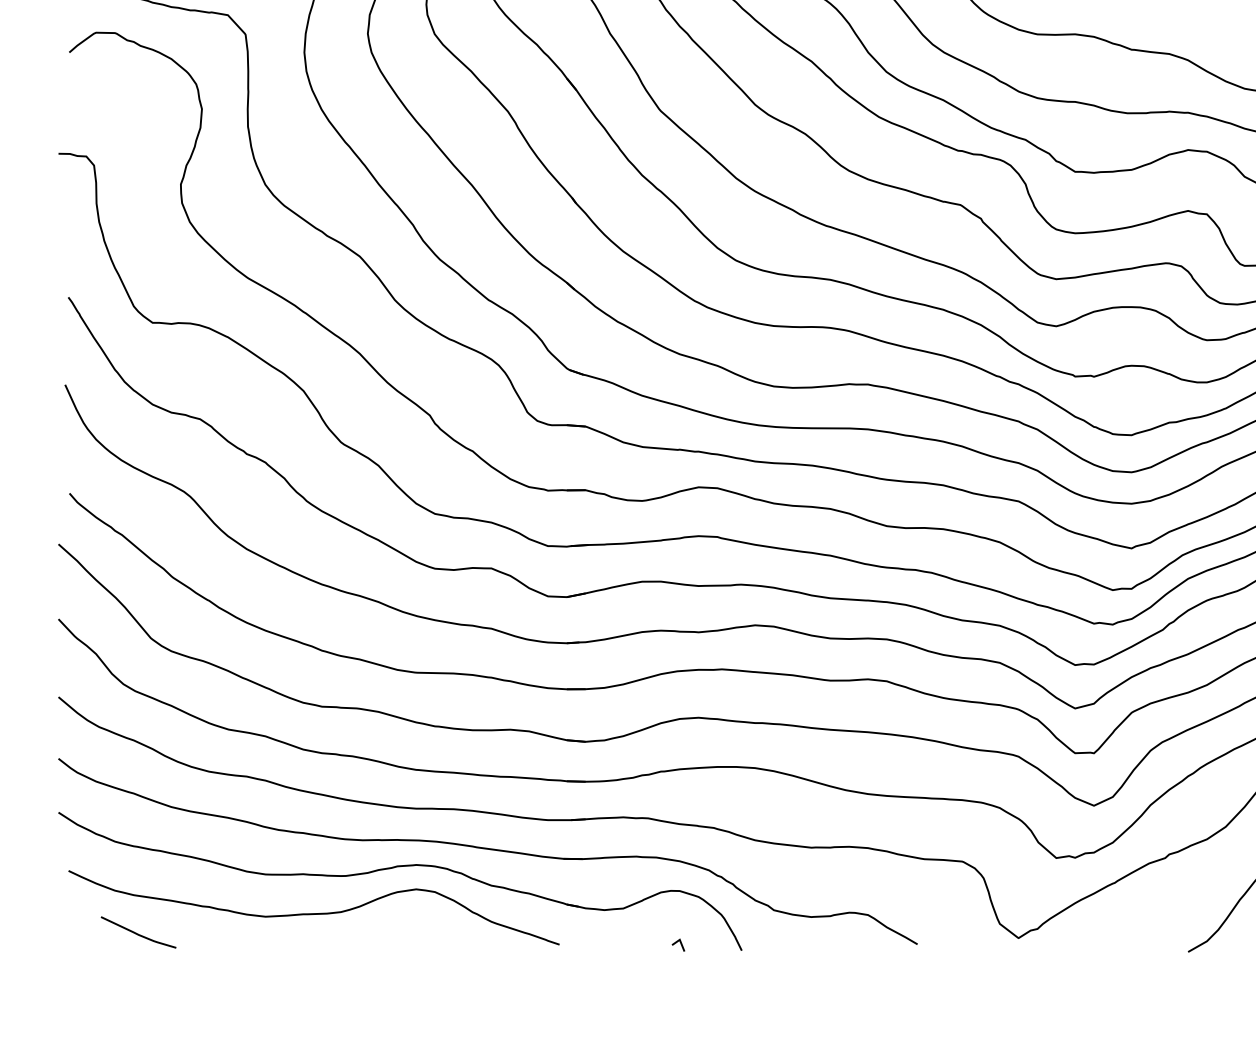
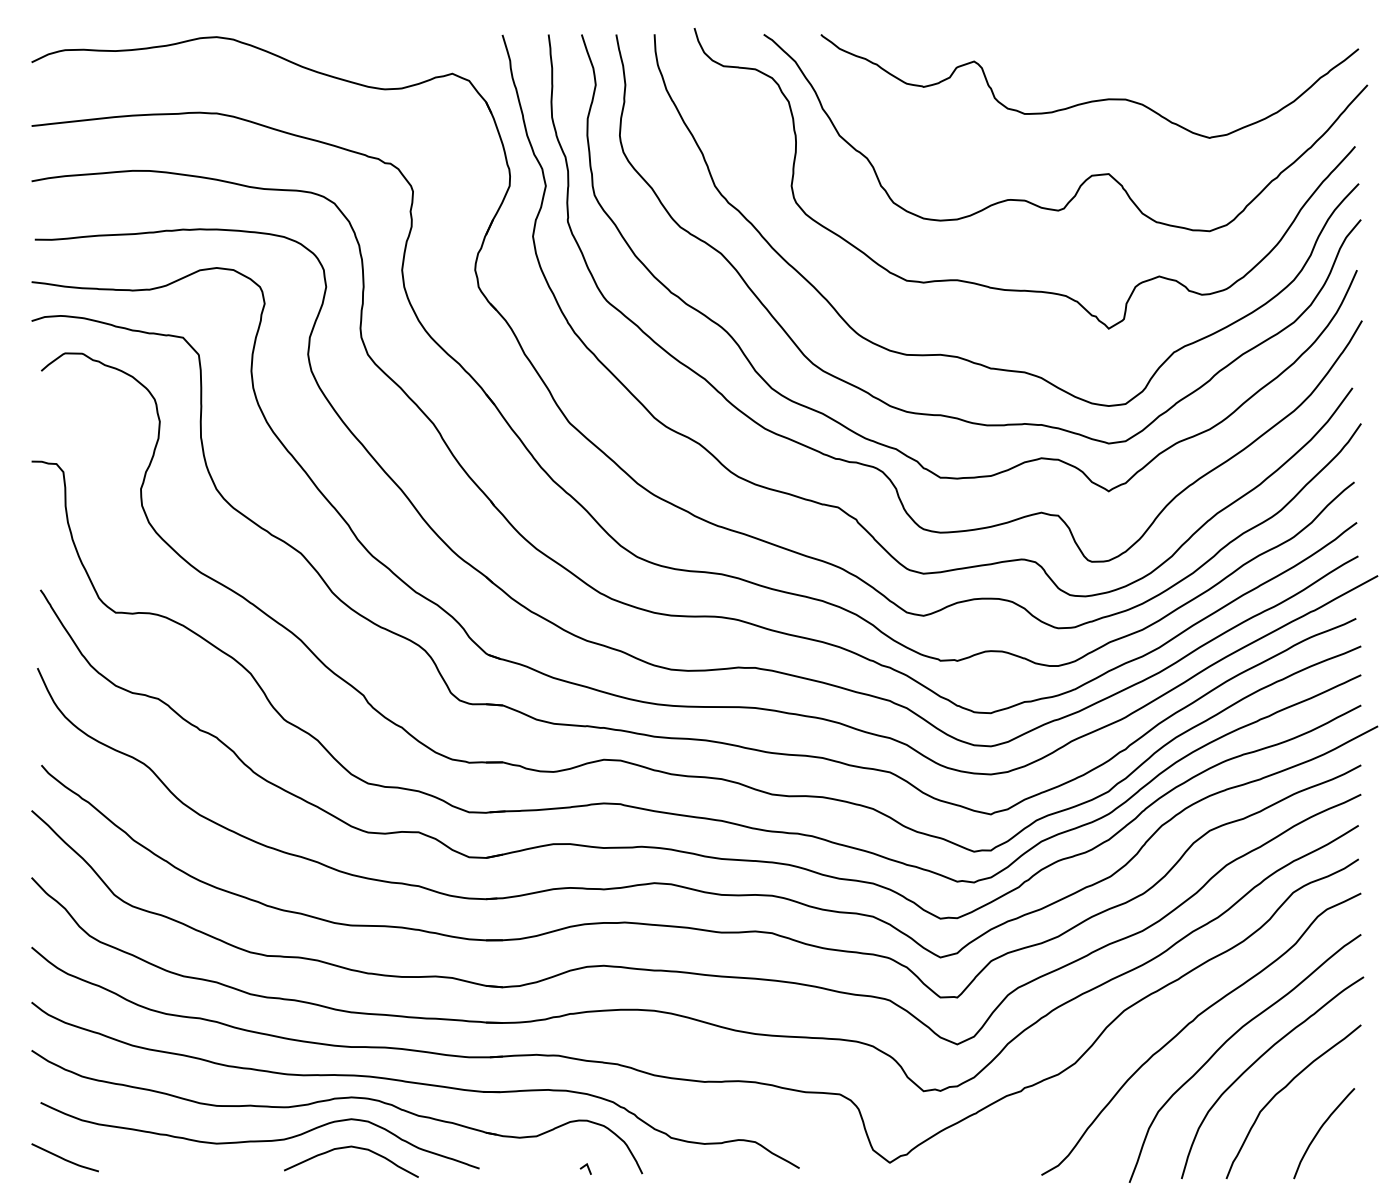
curve: (420, 922) -> (355, 1148), added
curve: (137, 933) -> (64, 1158), moved

